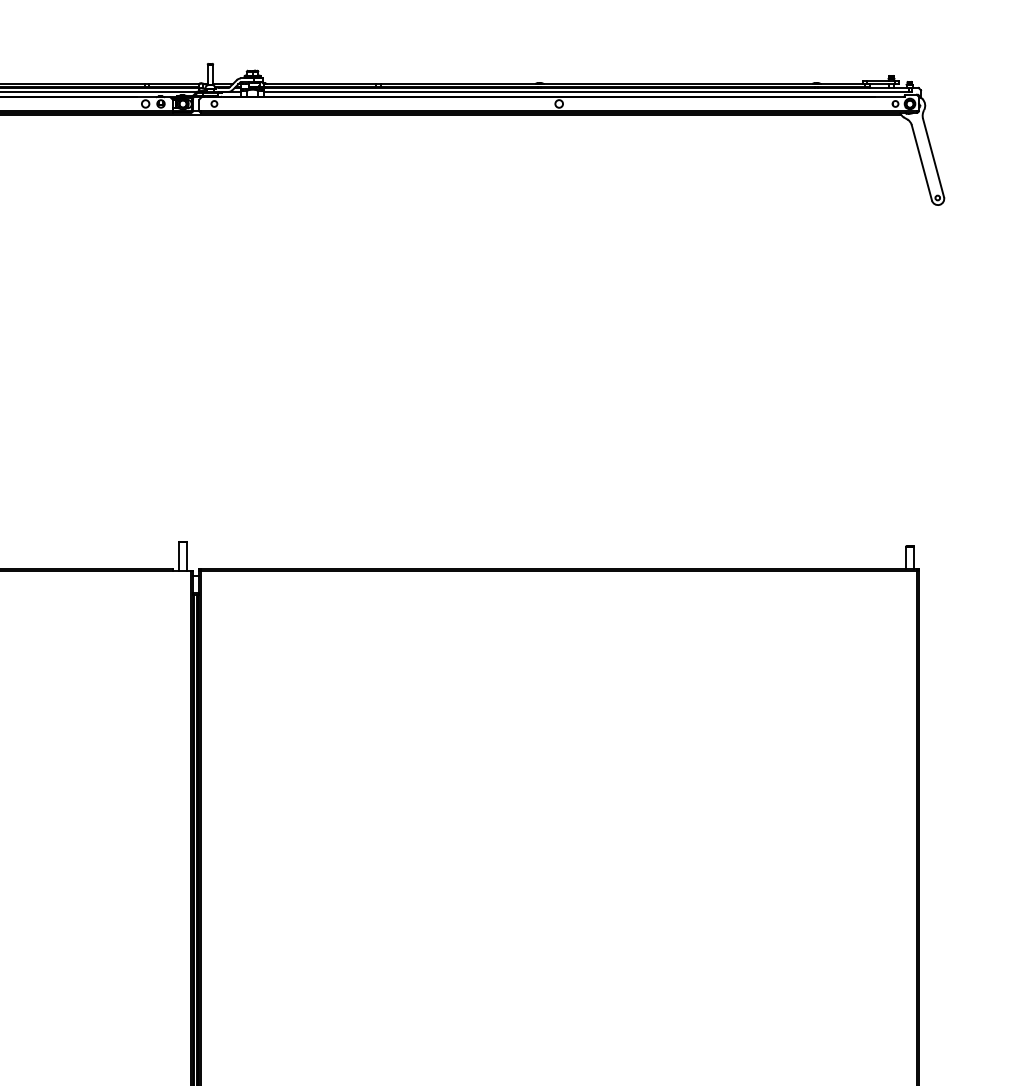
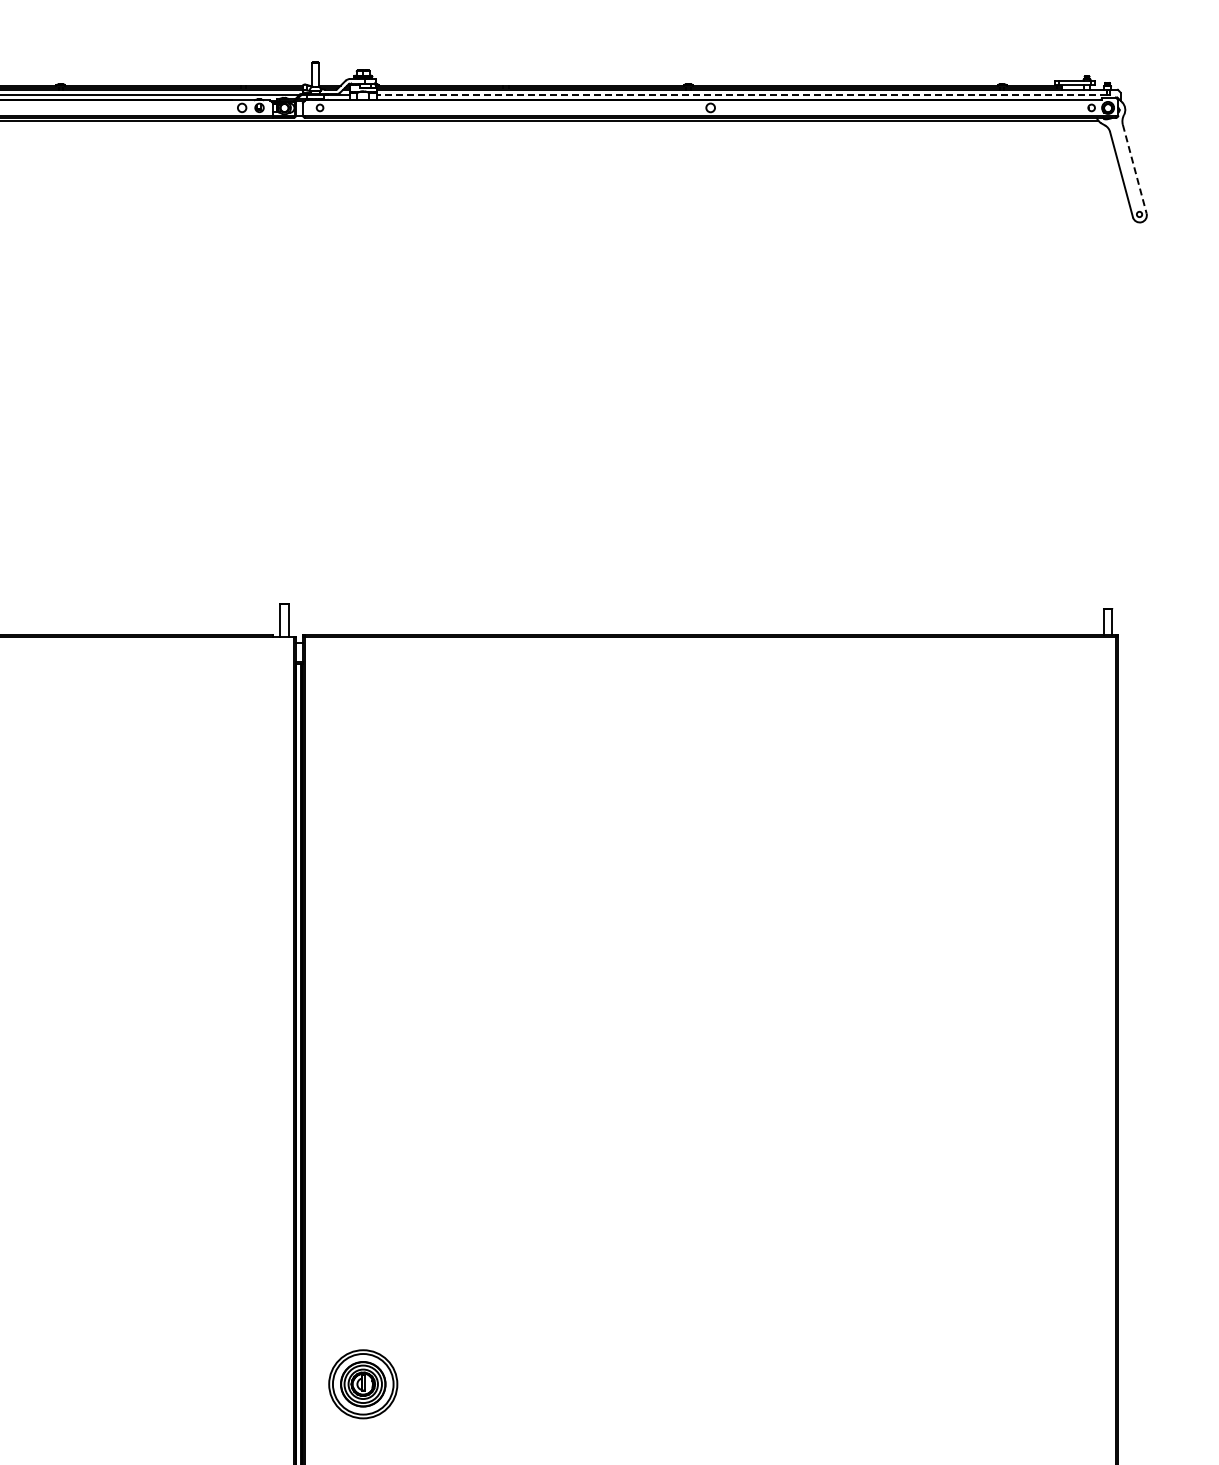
line: (586, 92) -> (741, 94), solid -> dashed
line: (933, 158) -> (1134, 169), solid -> dashed

